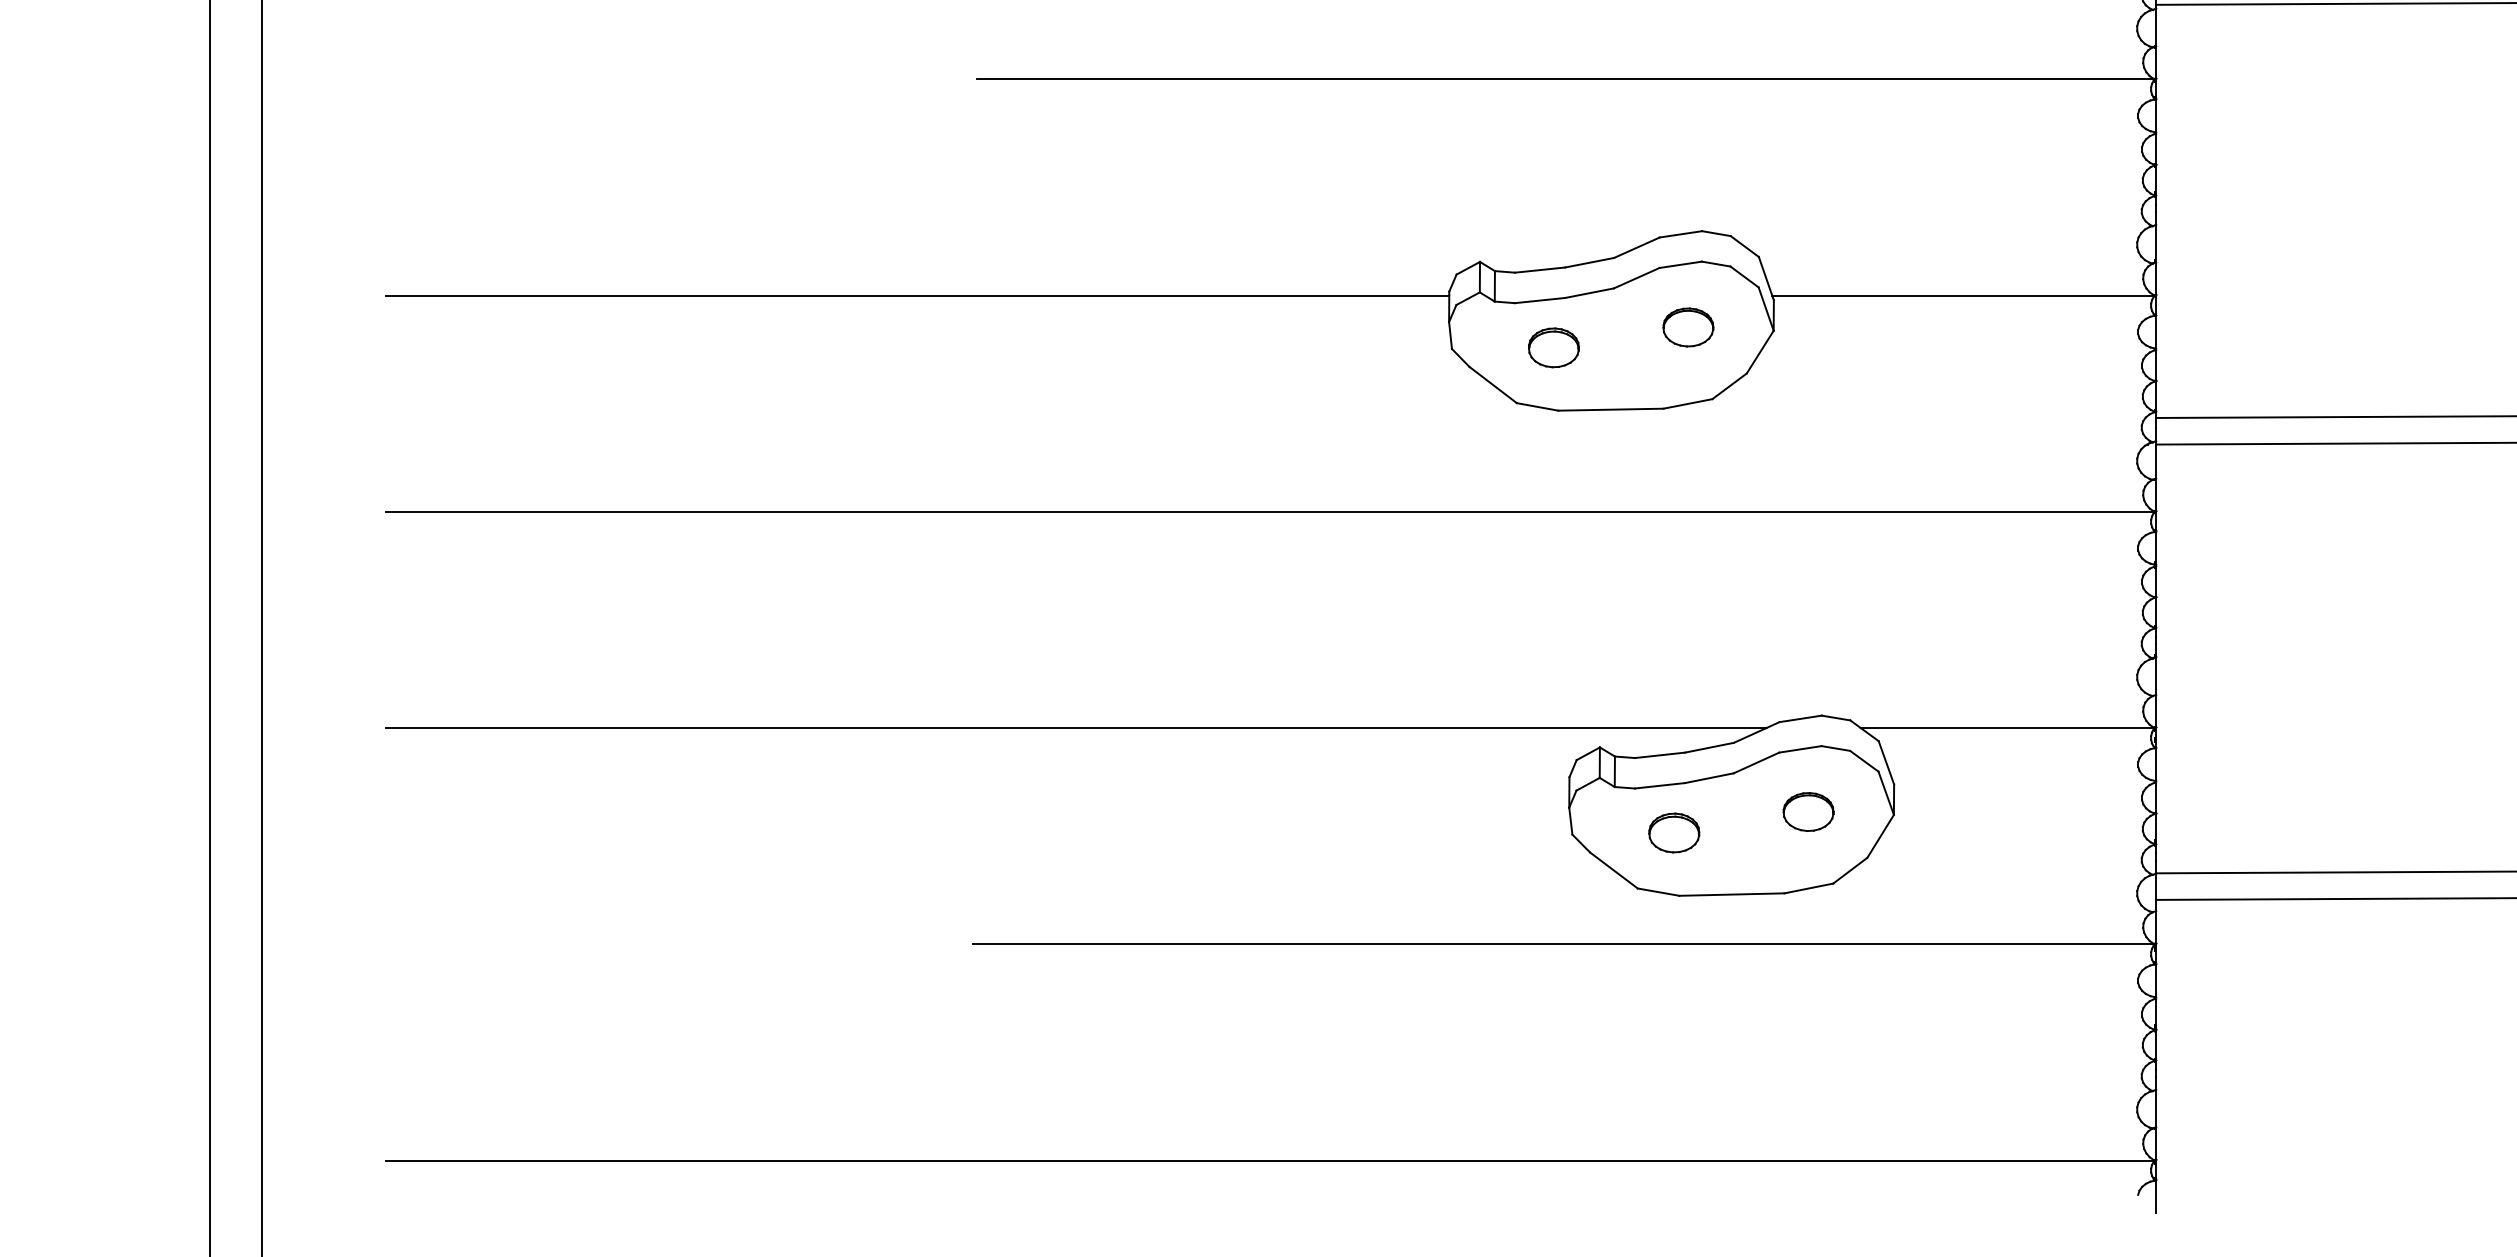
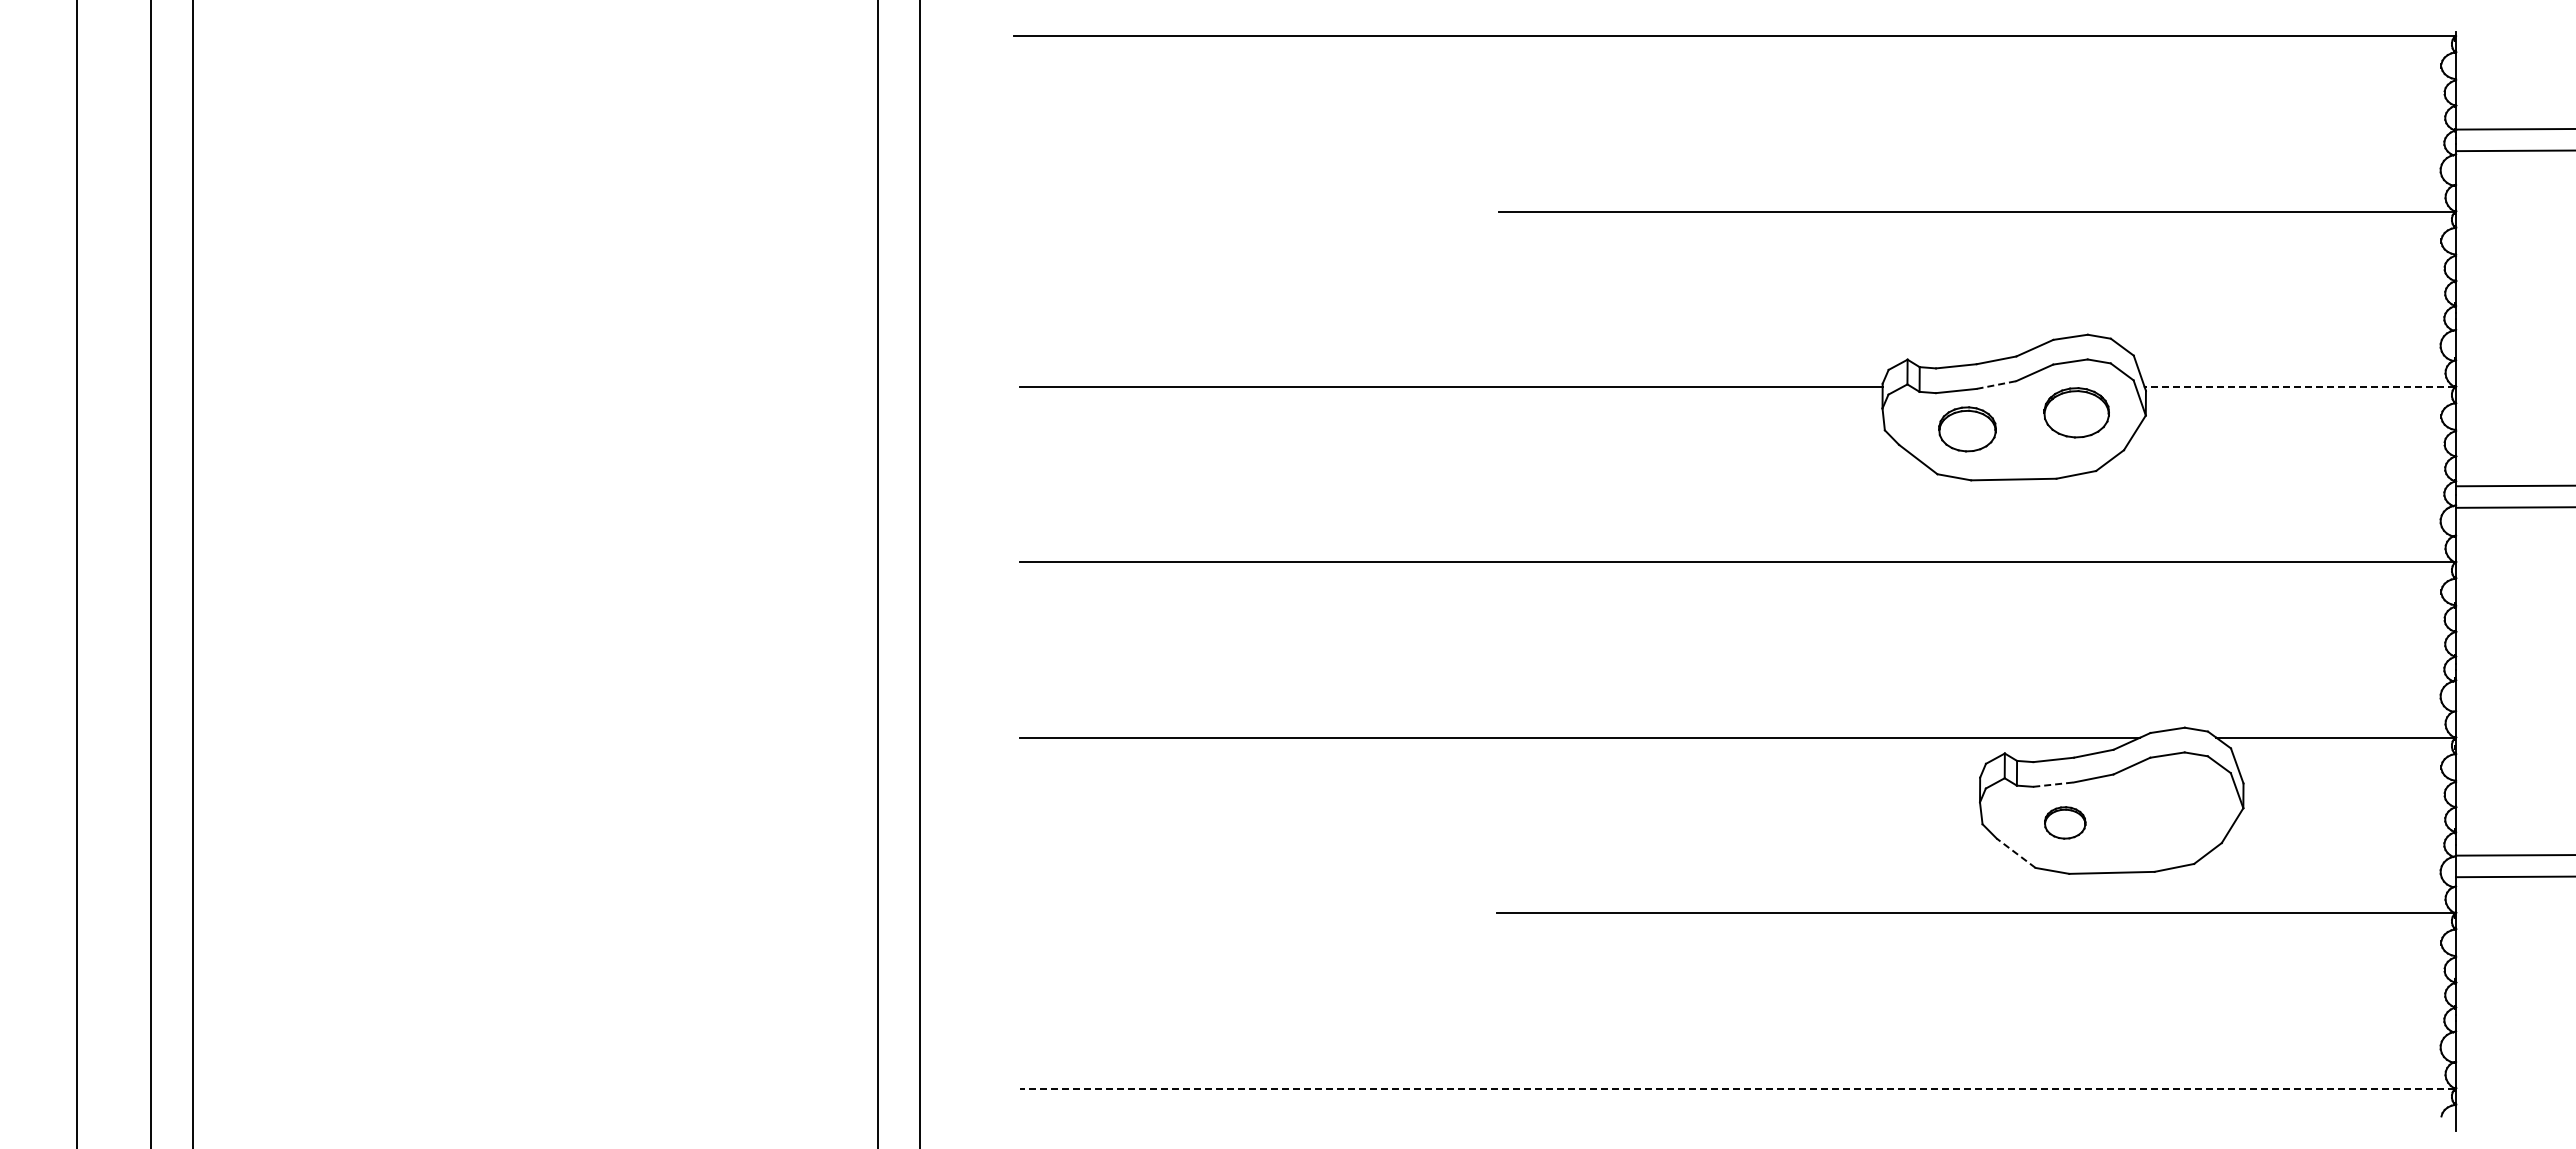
line: (1589, 292) -> (1996, 384), solid -> dashed
line: (1963, 296) -> (2299, 387), solid -> dashed
part: (1688, 327) -> (2076, 412), size x1.6
part: (1553, 347) -> (1967, 429), size x1.4
line: (1661, 785) -> (2054, 784), solid -> dashed
part: (1809, 811) -> (2174, 805), removed
line: (1613, 870) -> (2015, 853), solid -> dashed
line: (1269, 1160) -> (1736, 1088), solid -> dashed

